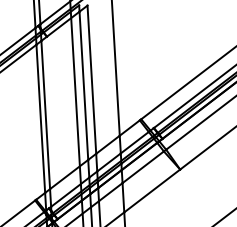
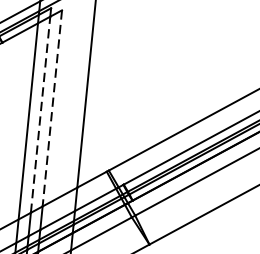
line: (91, 80) -> (51, 109), solid -> dashed
line: (83, 85) -> (40, 114), solid -> dashed

